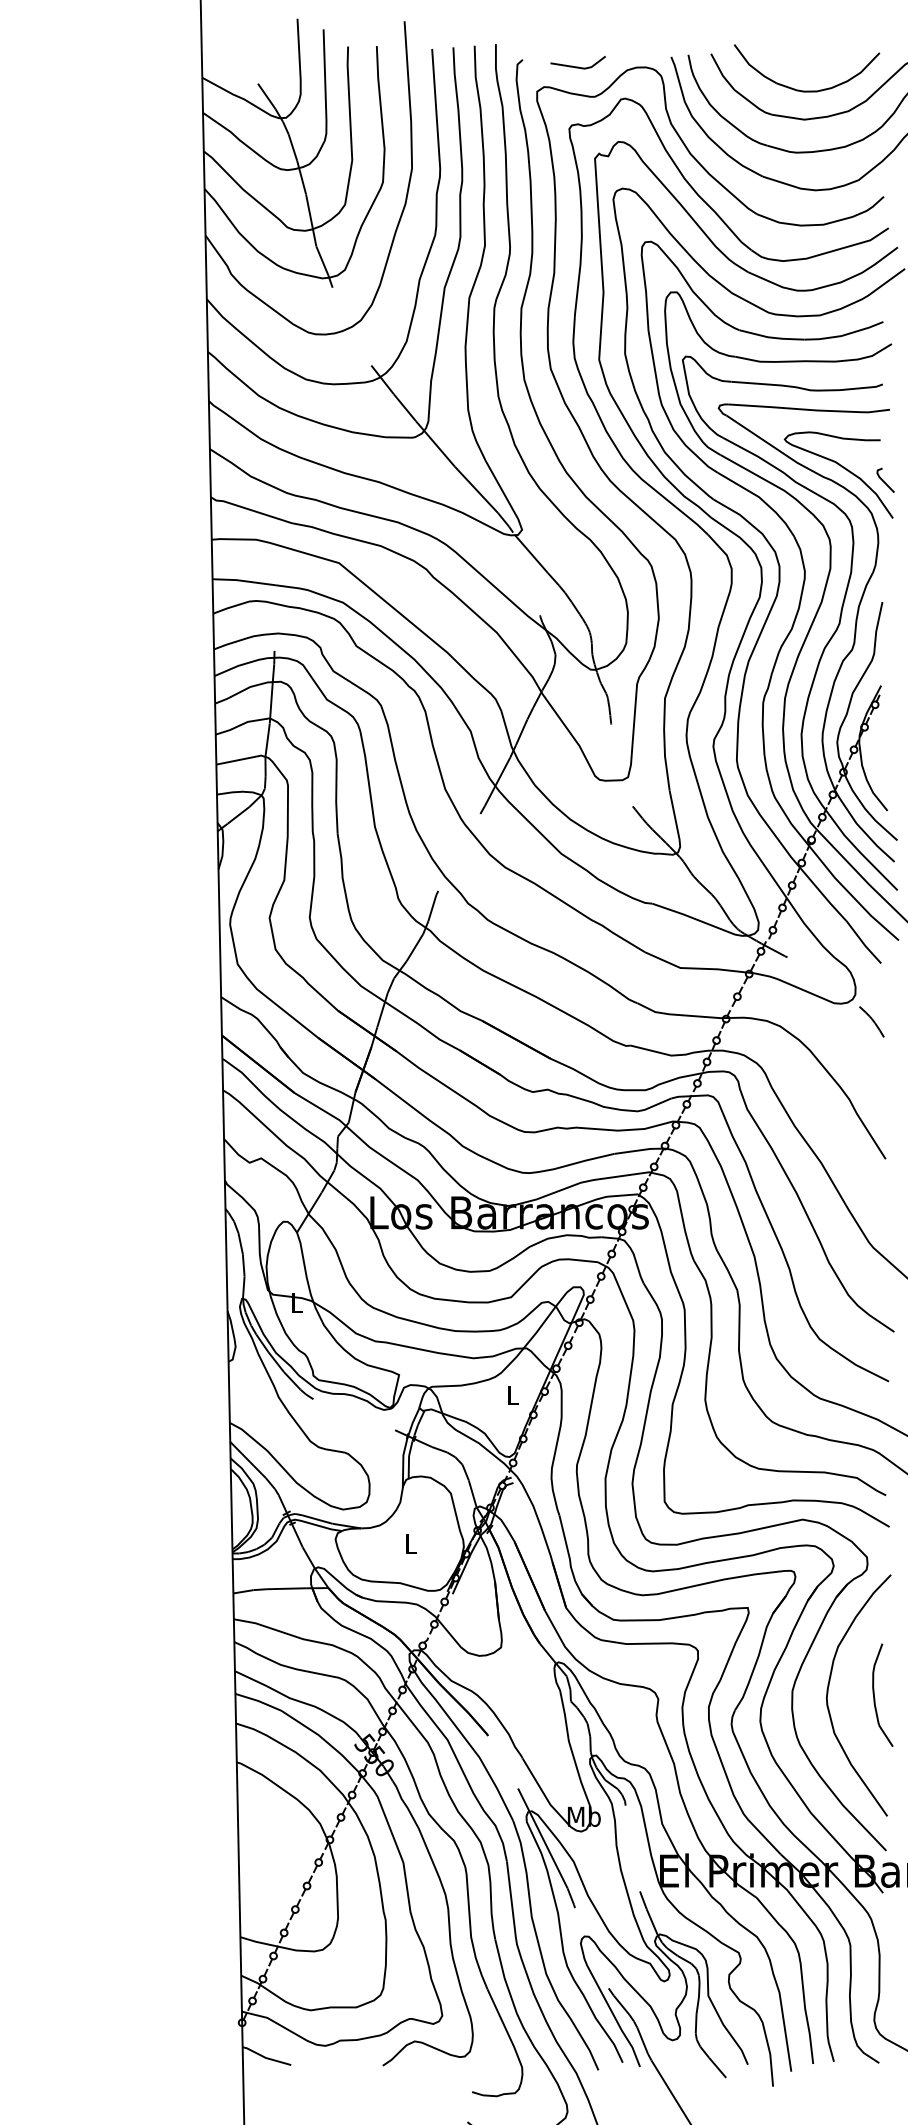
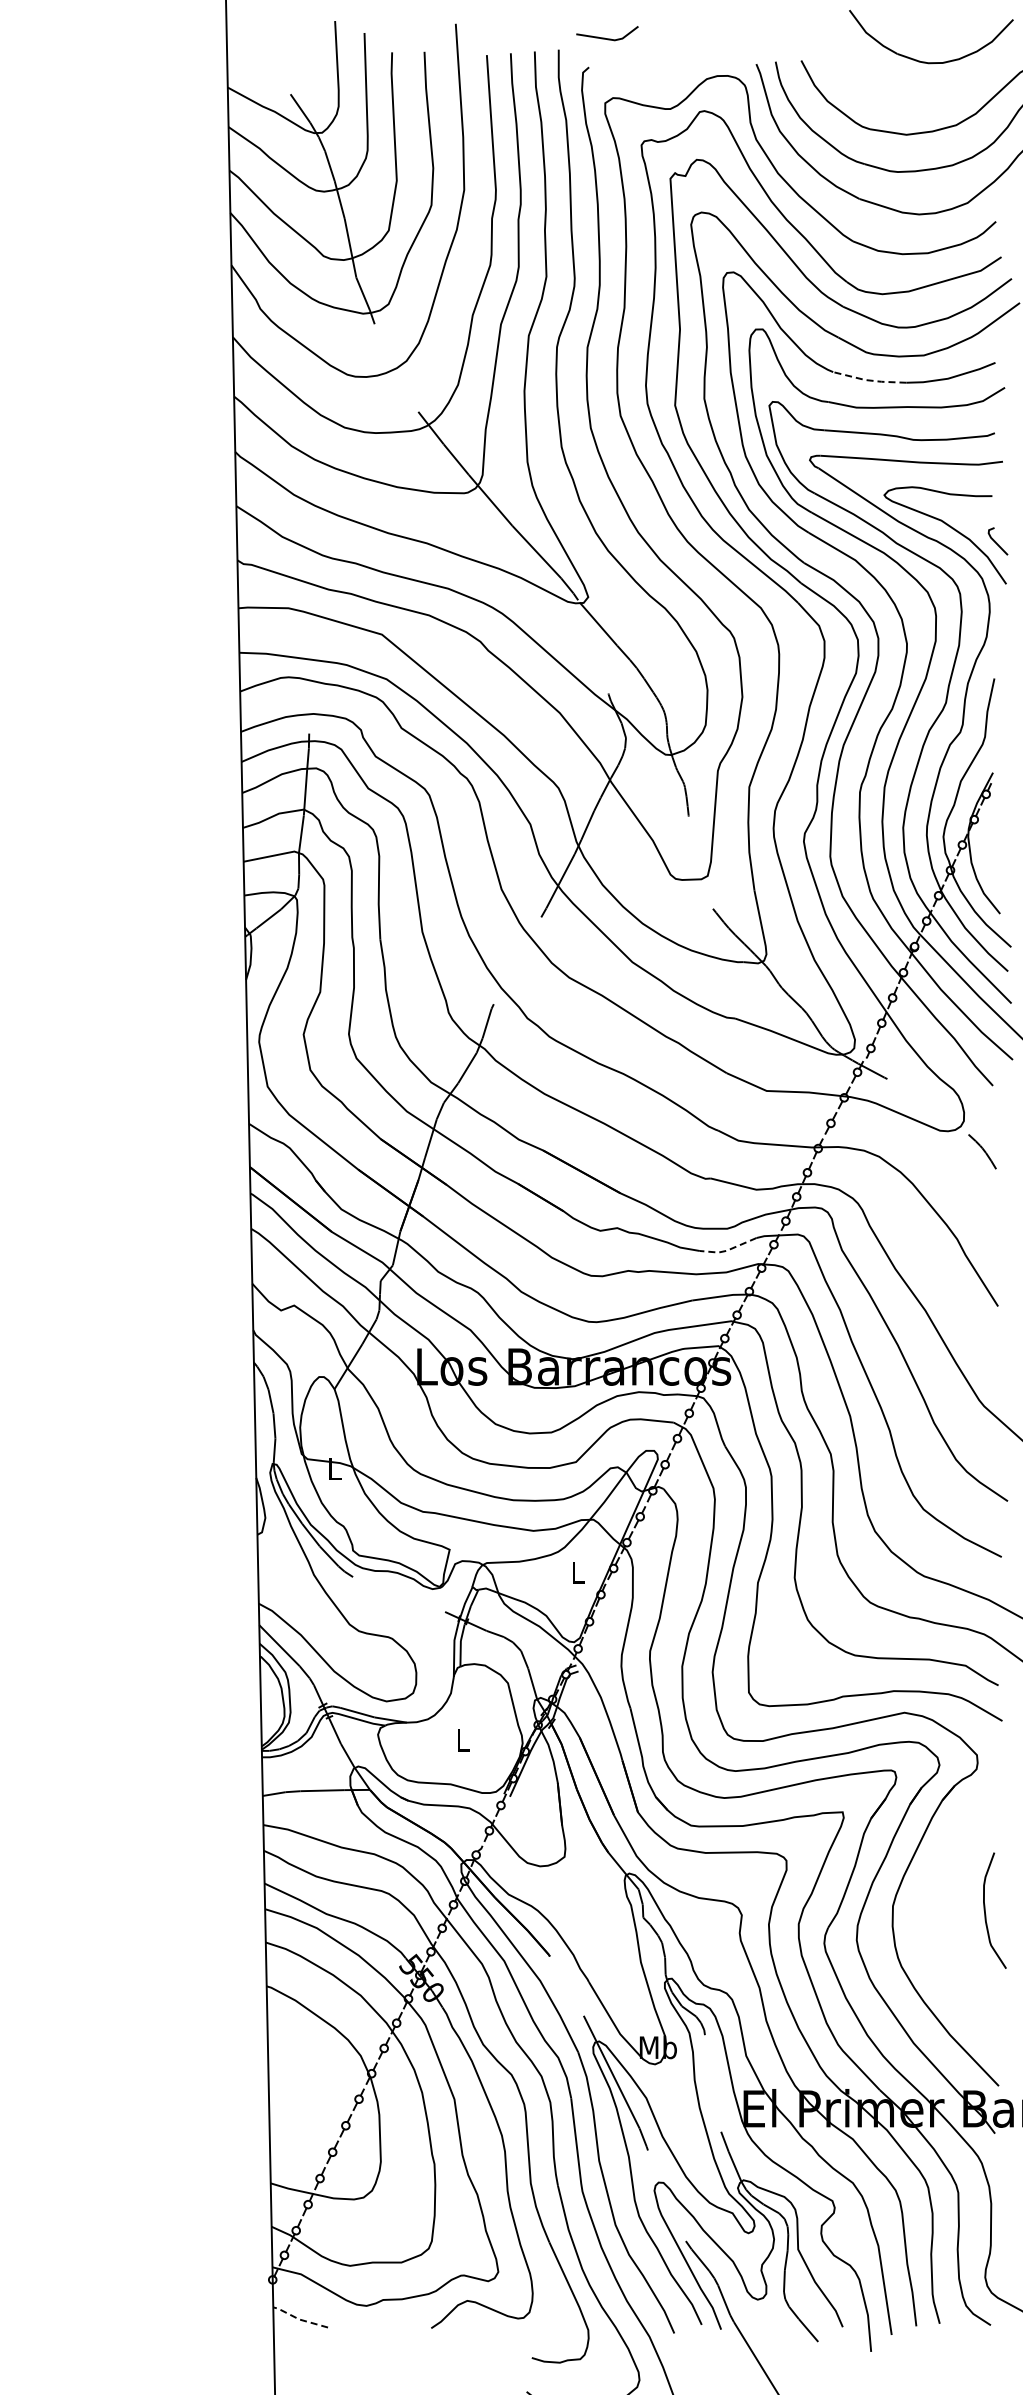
line: (575, 66) -> (604, 37), moved
part: (801, 90) -> (925, 61), moved
line: (771, 337) -> (869, 380), solid -> dashed
line: (645, 1109) -> (727, 1250), solid -> dashed
curve: (828, 1694) -> (933, 1909), removed
line: (265, 2057) -> (299, 2319), solid -> dashed

